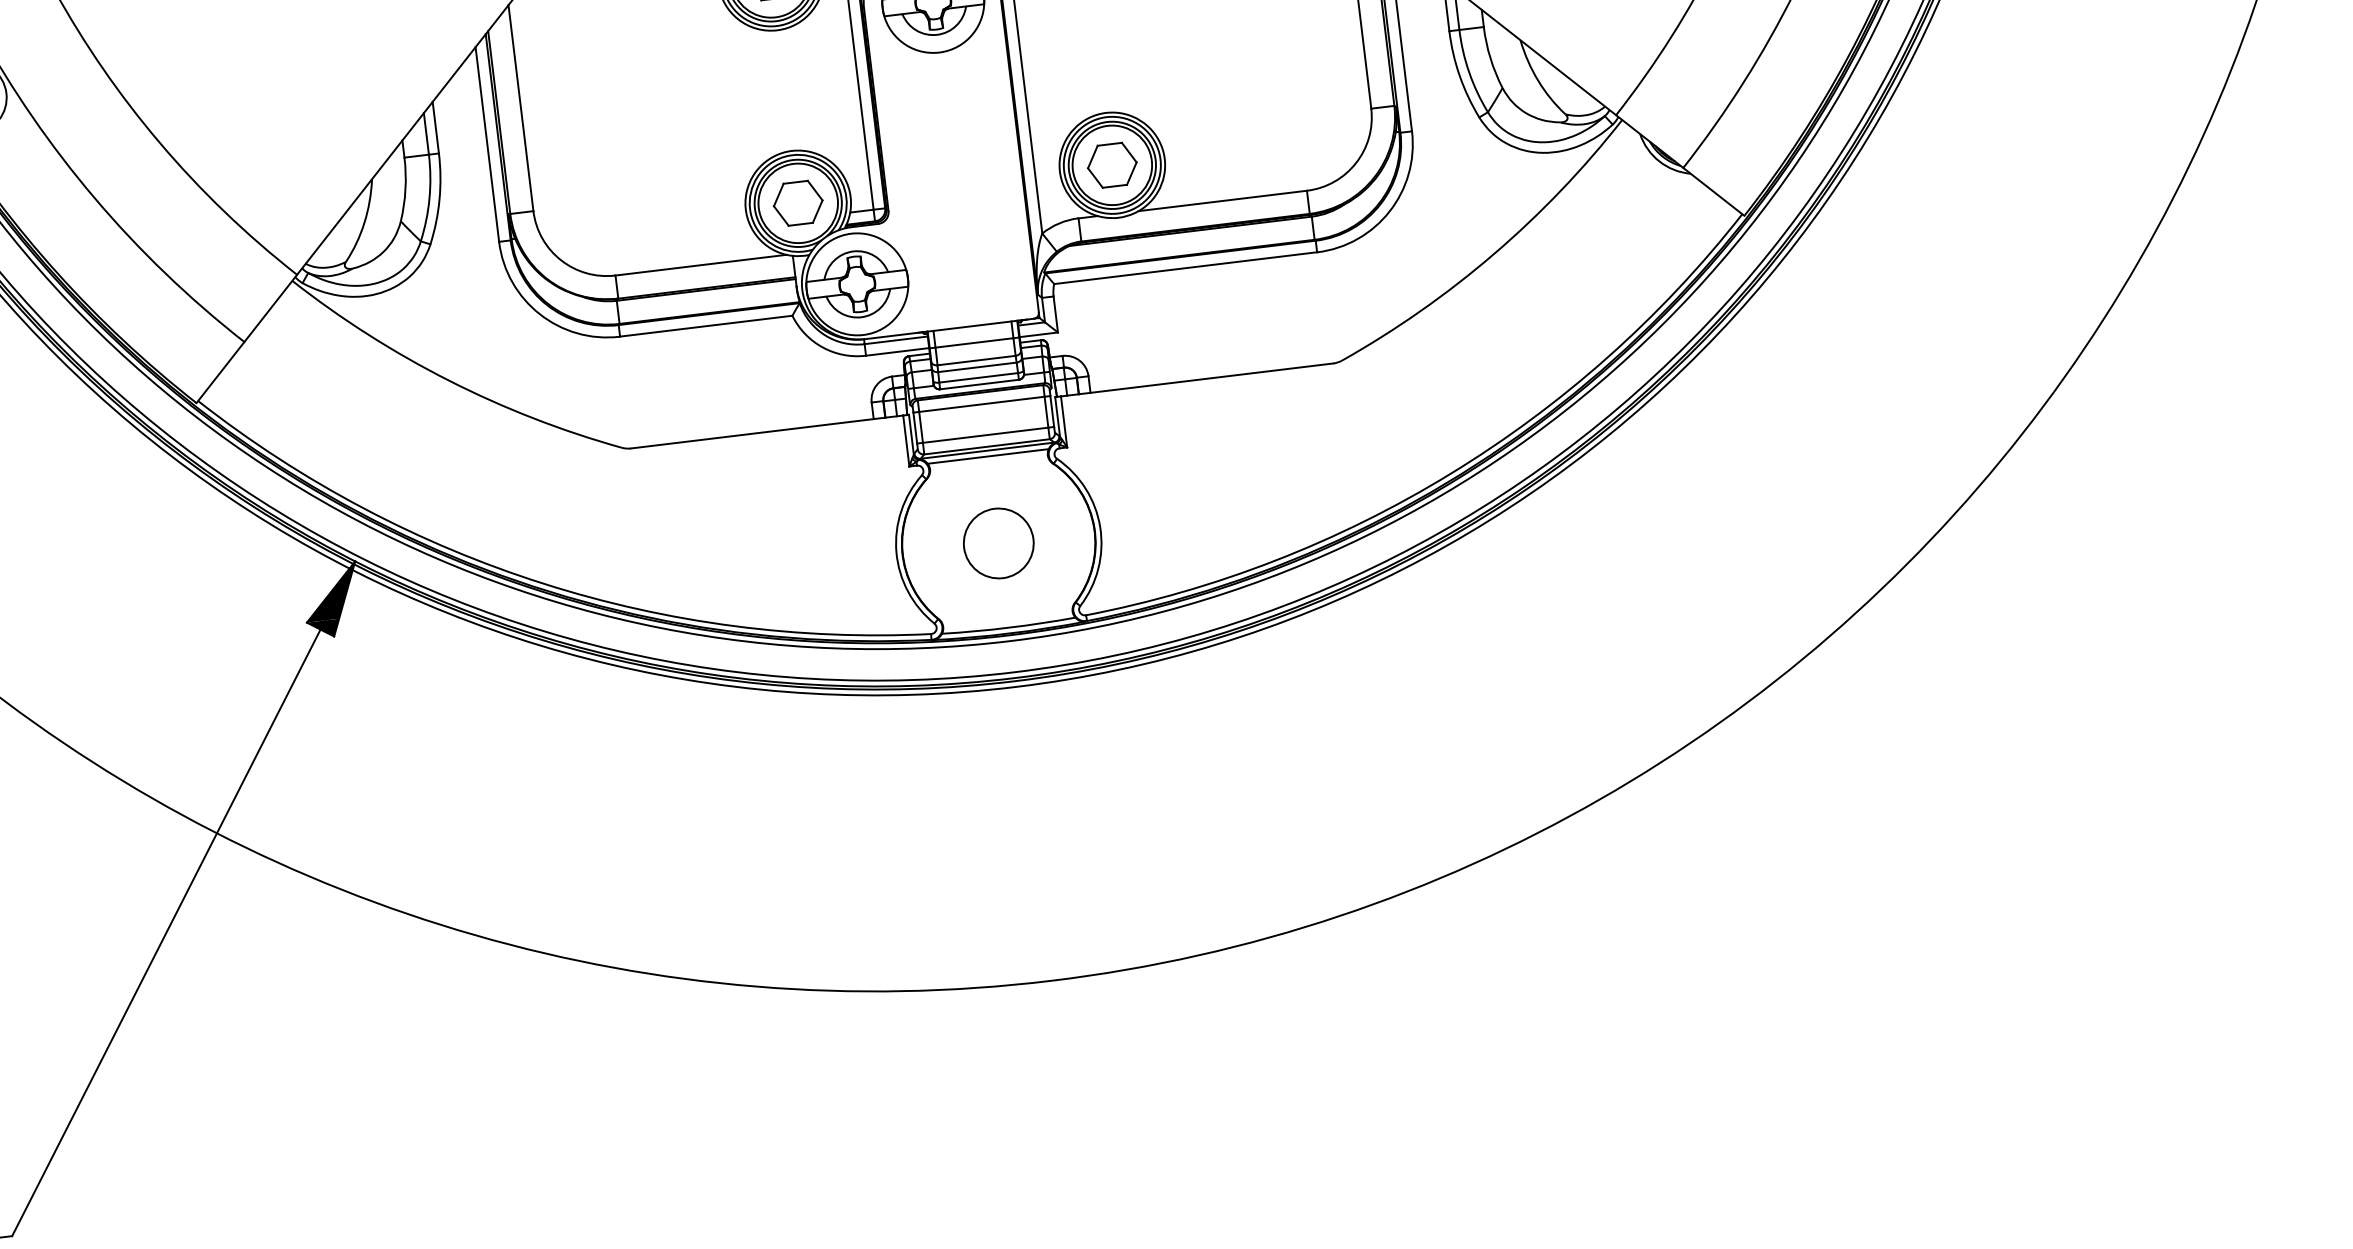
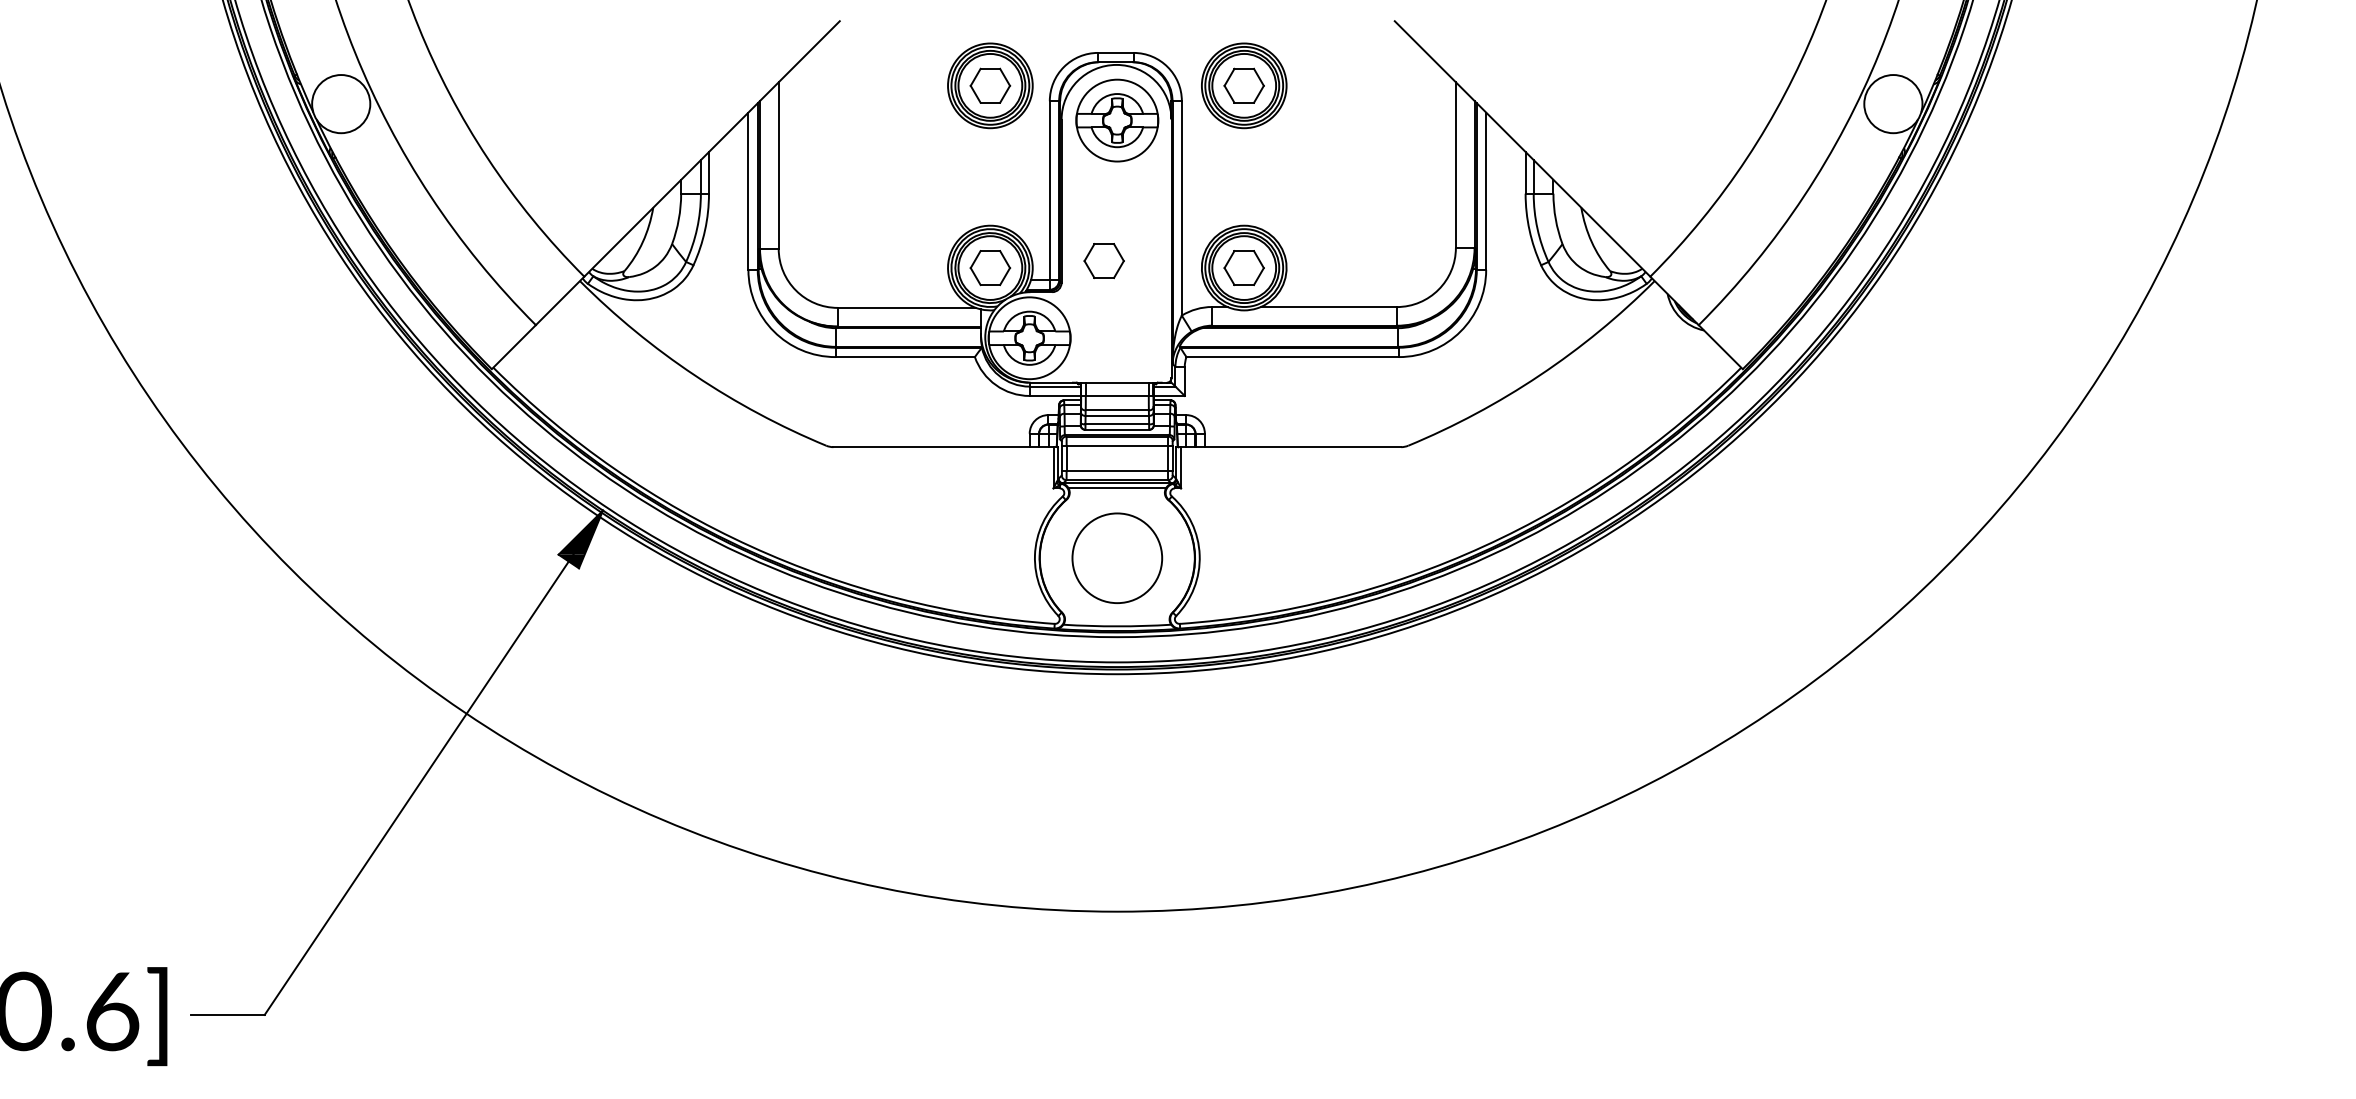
part: (937, 177) -> (1103, 260), added
circle: (999, 543) -> (1117, 558), size x1.6

